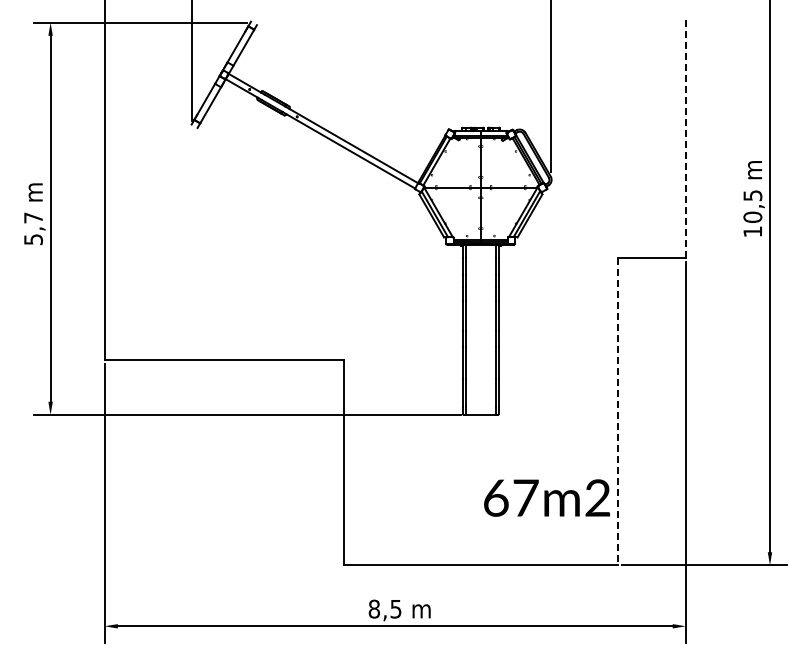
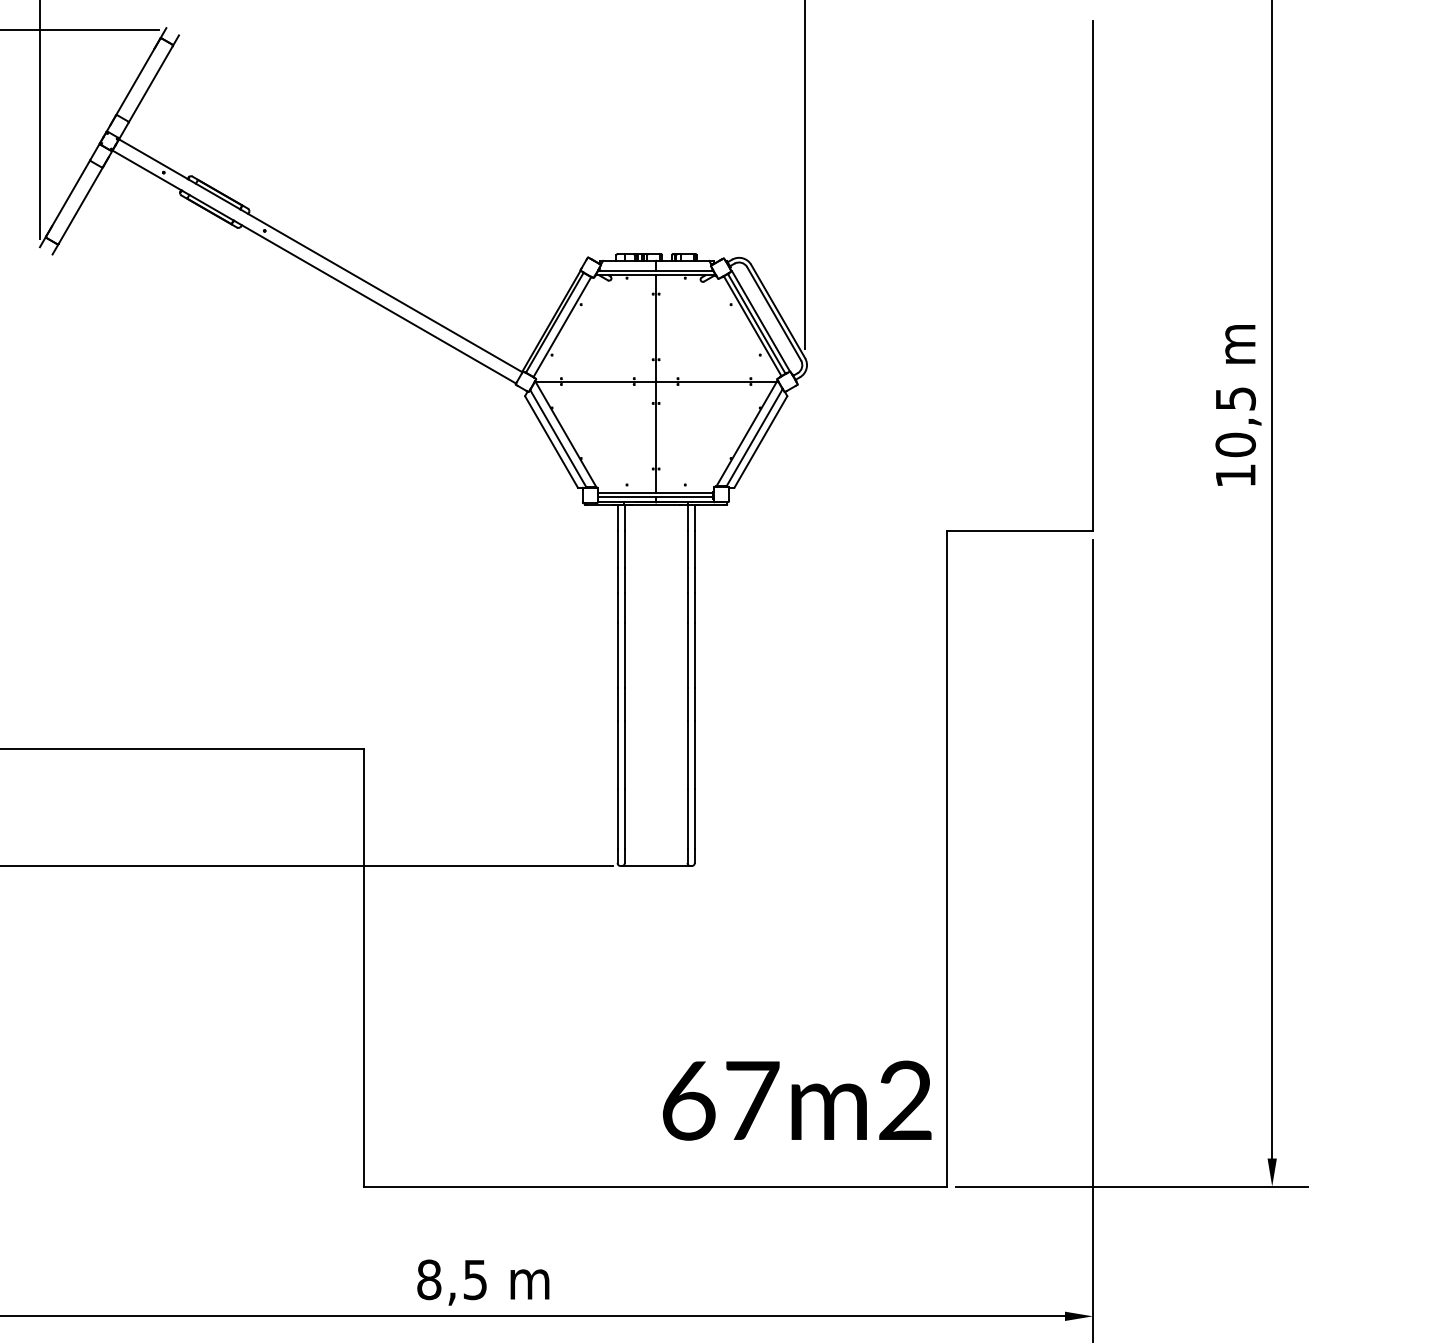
line: (685, 137) -> (1092, 274), dashed -> solid
line: (617, 411) -> (947, 858), dashed -> solid
text: (546, 497) -> (796, 1099), moved

